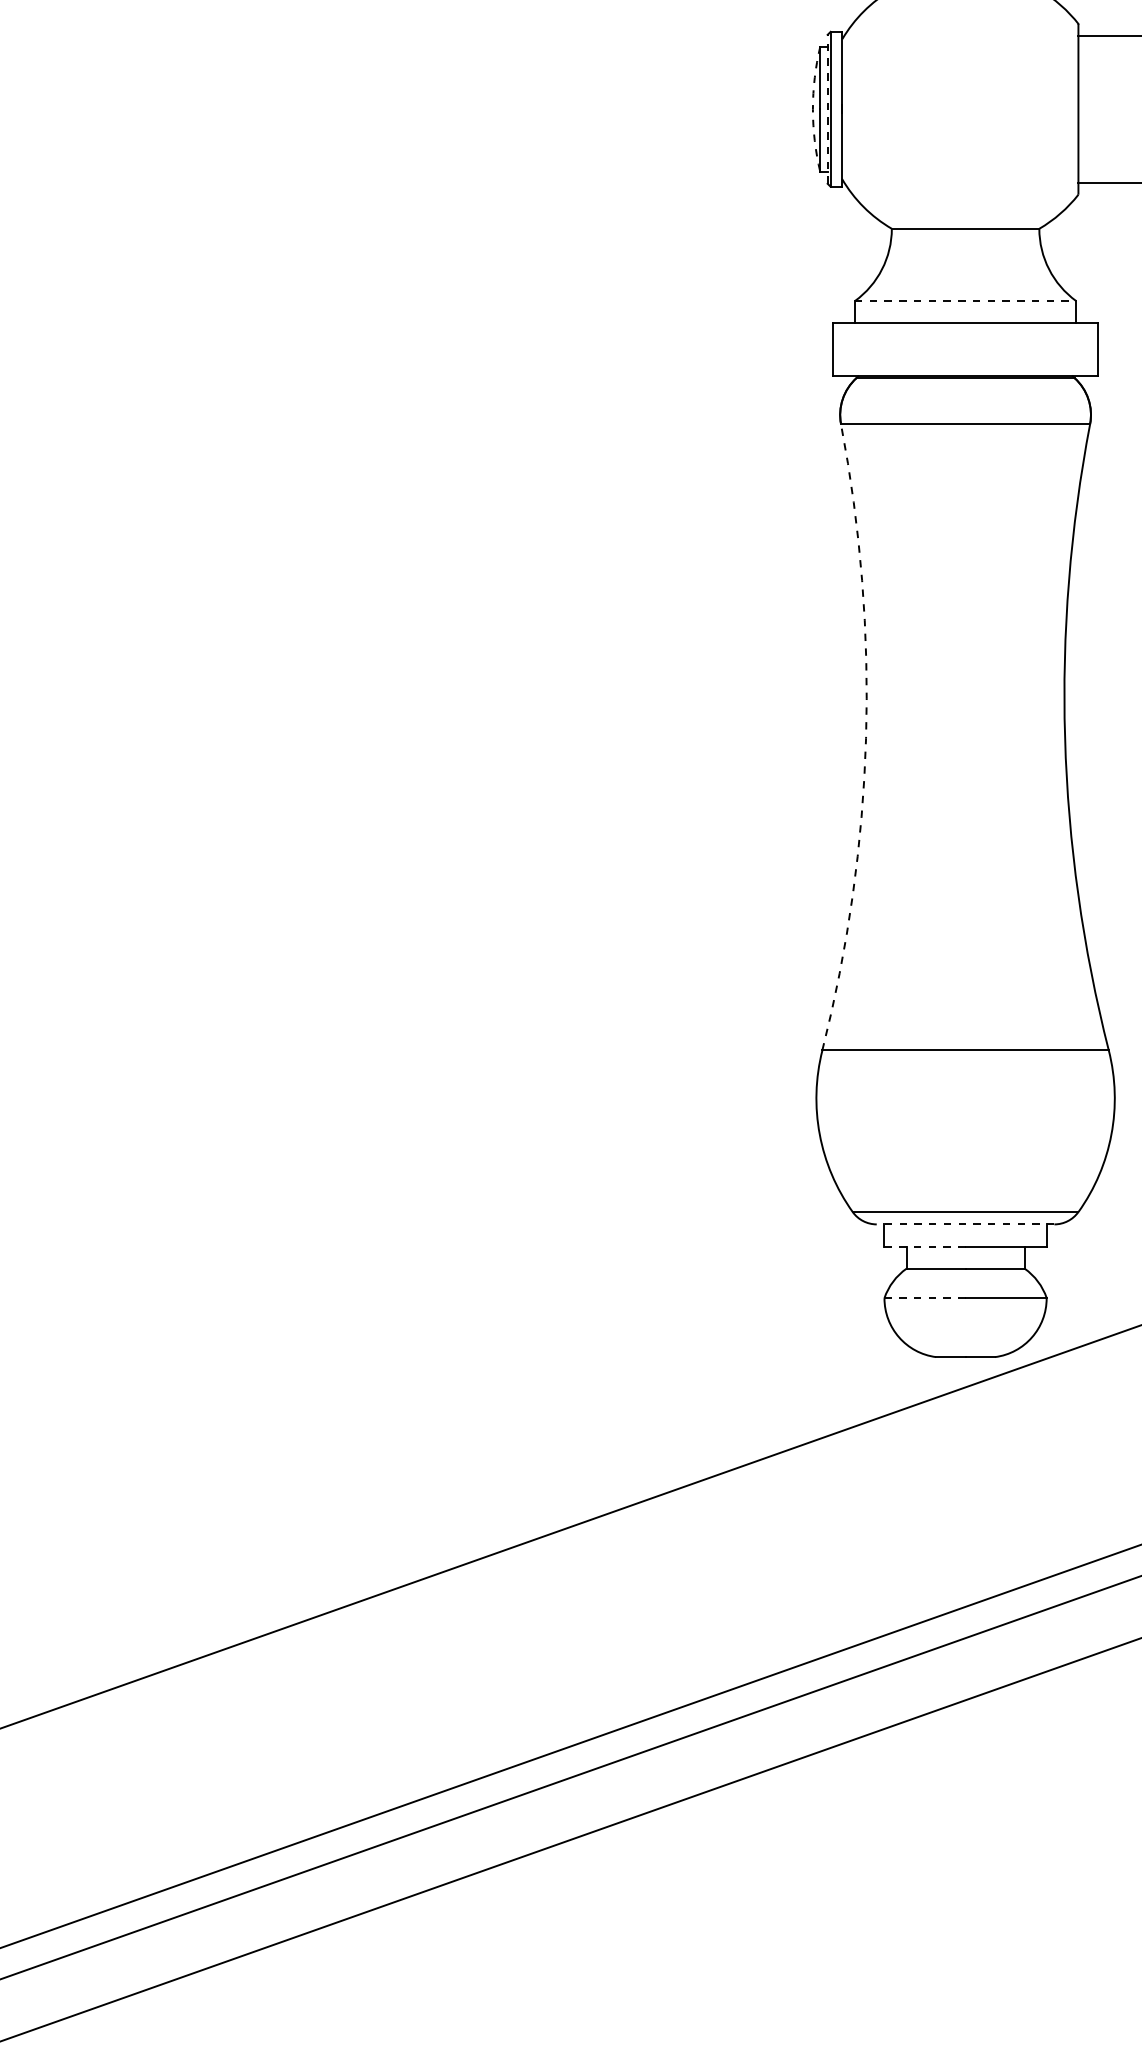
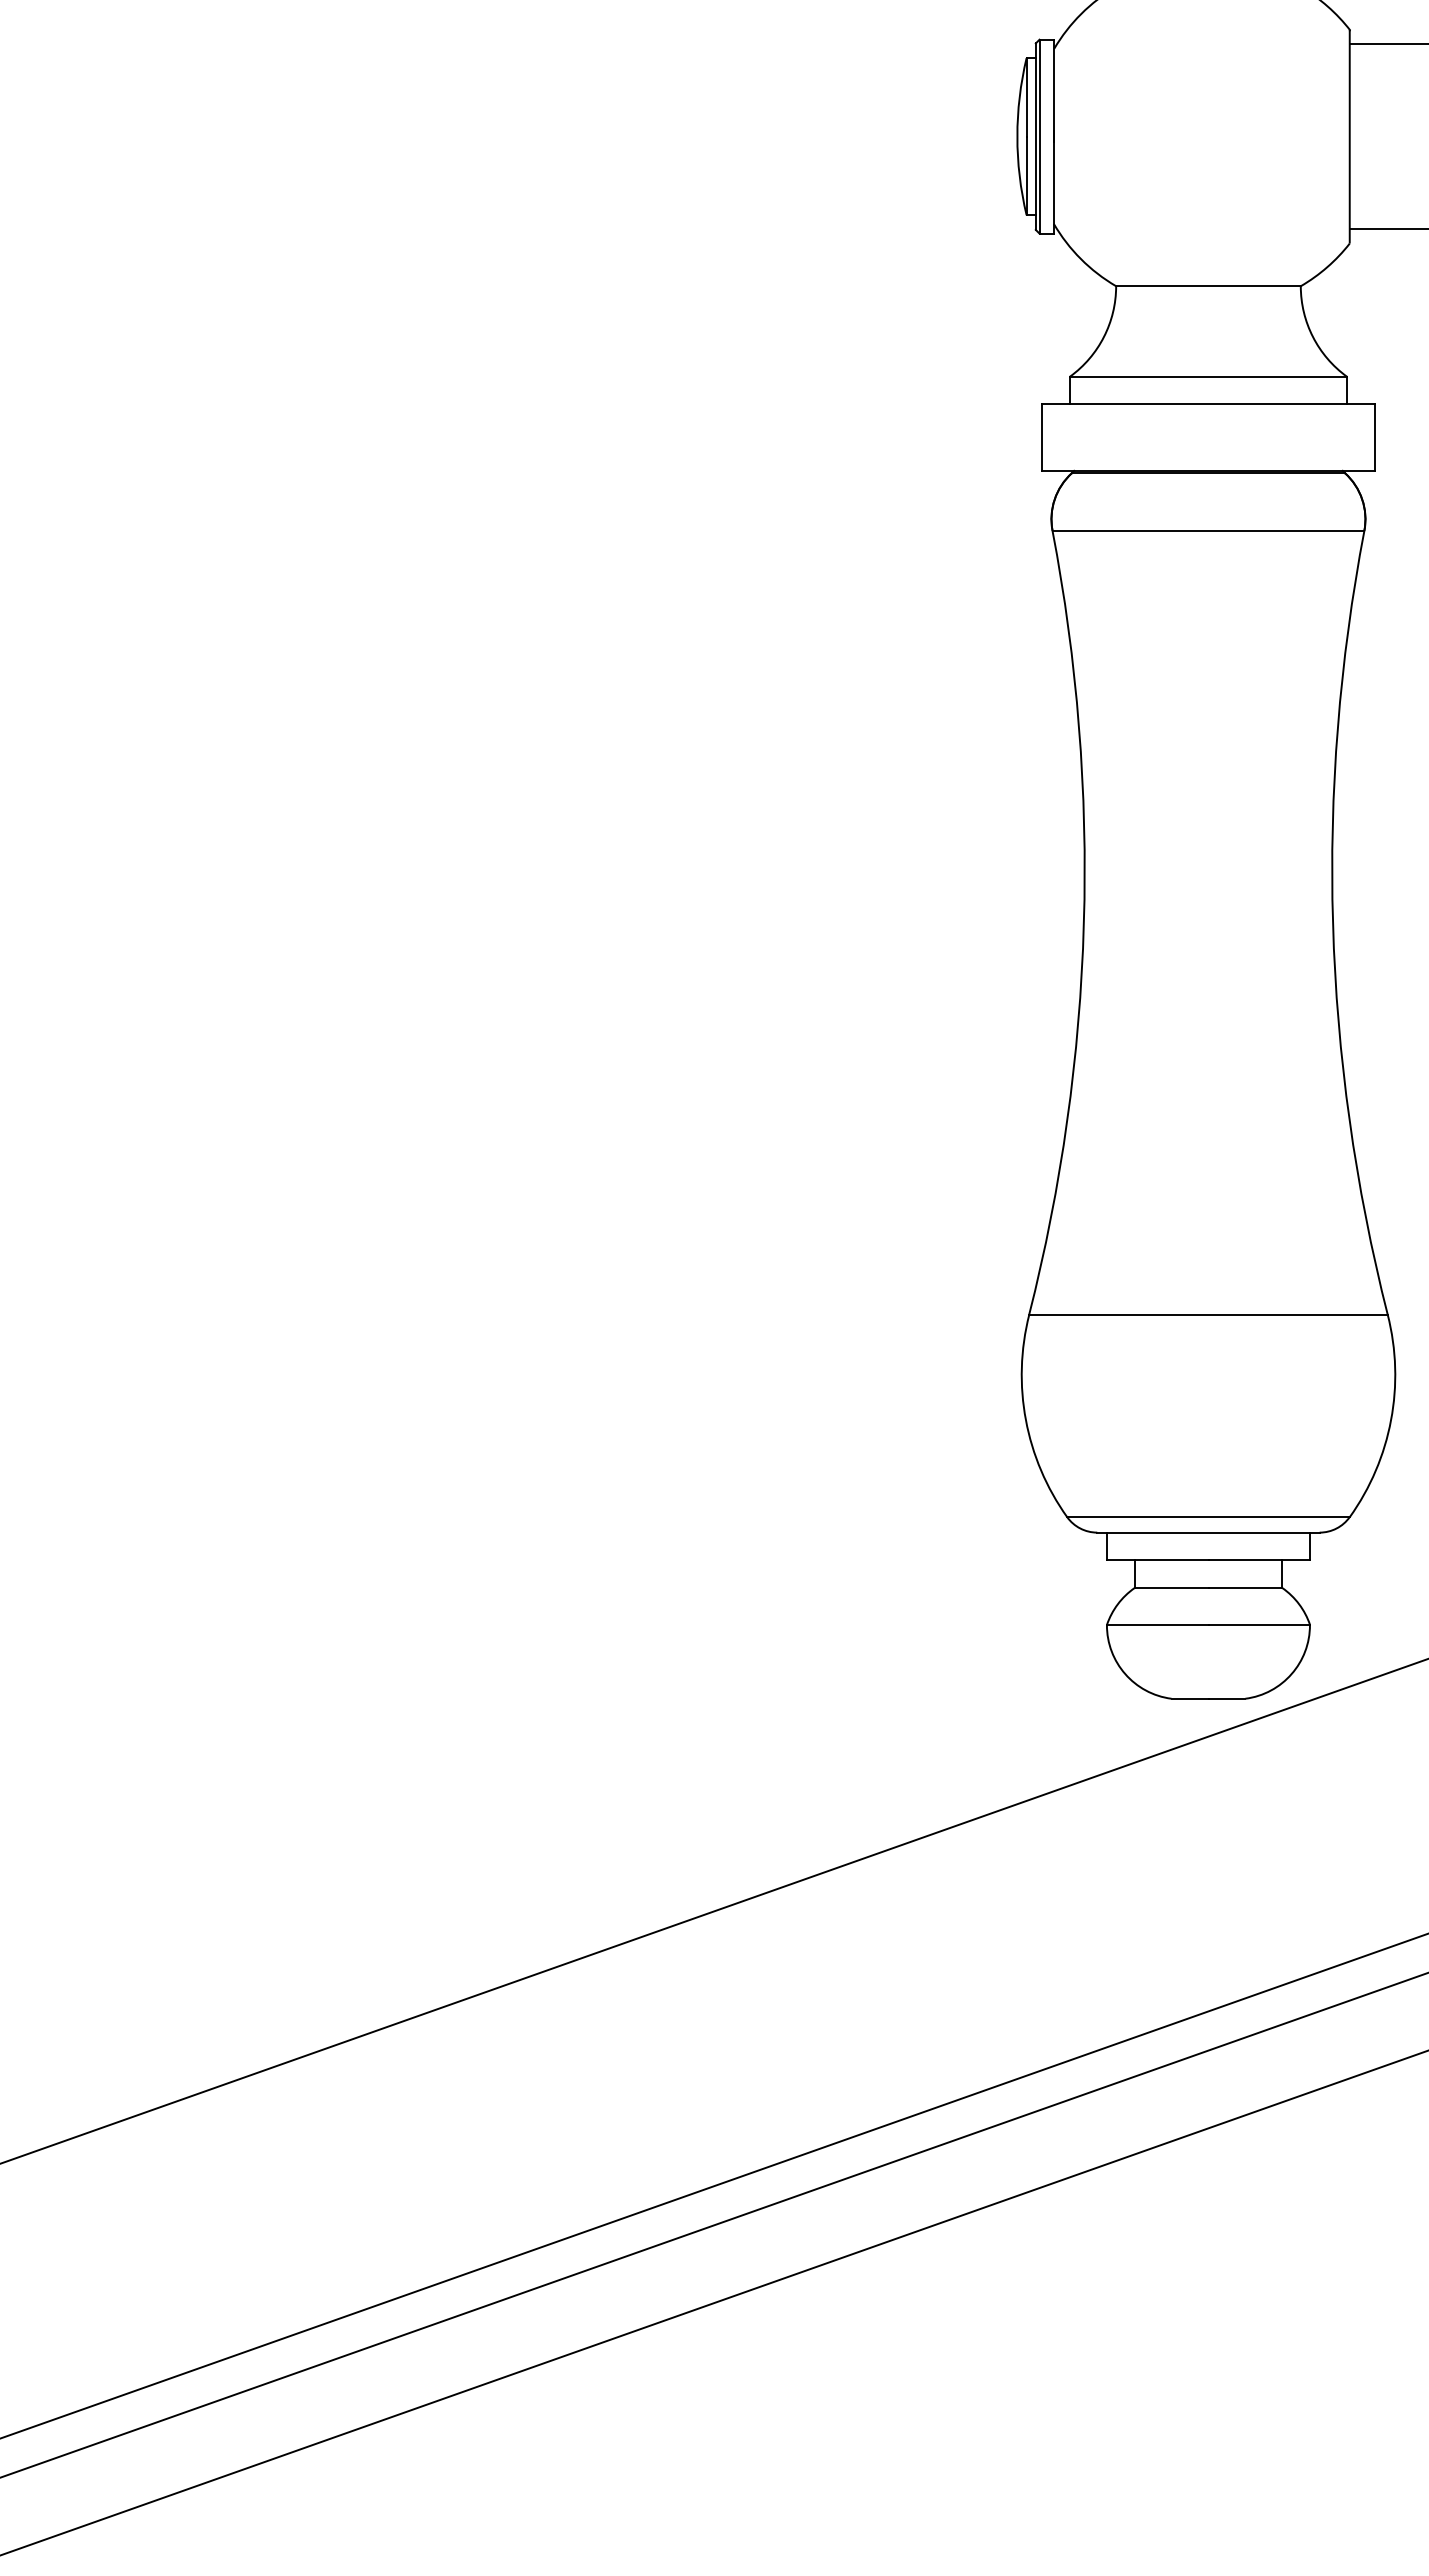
arc: (813, 109) -> (1017, 136), dashed -> solid
line: (827, 109) -> (1035, 136), dashed -> solid
line: (965, 300) -> (1208, 376), dashed -> solid
arc: (865, 738) -> (1083, 924), dashed -> solid
line: (964, 1224) -> (1207, 1532), dashed -> solid
line: (924, 1246) -> (1157, 1560), dashed -> solid
line: (924, 1297) -> (1157, 1624), dashed -> solid

